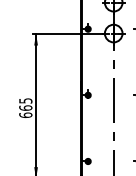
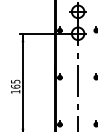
text: (25, 114) -> (15, 91), 665 -> 165

